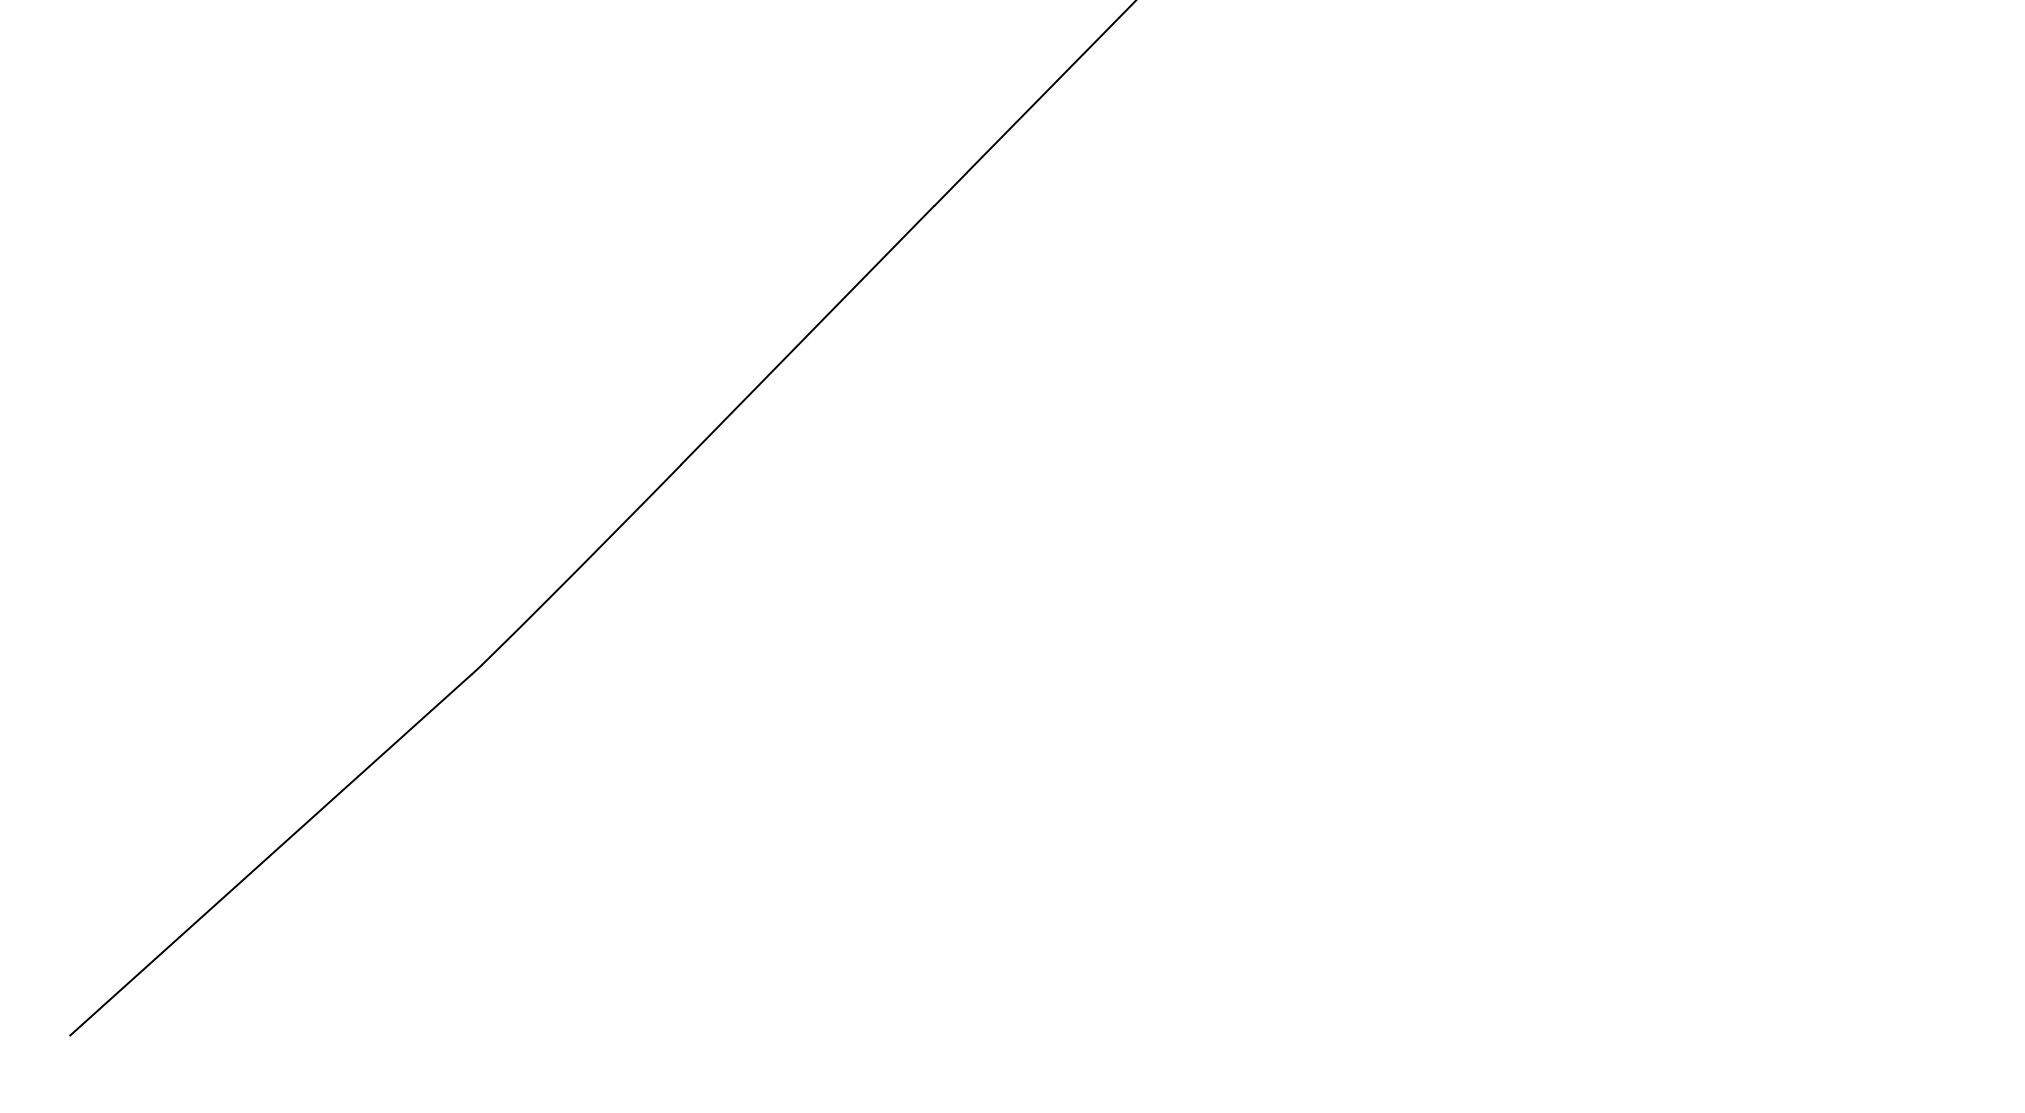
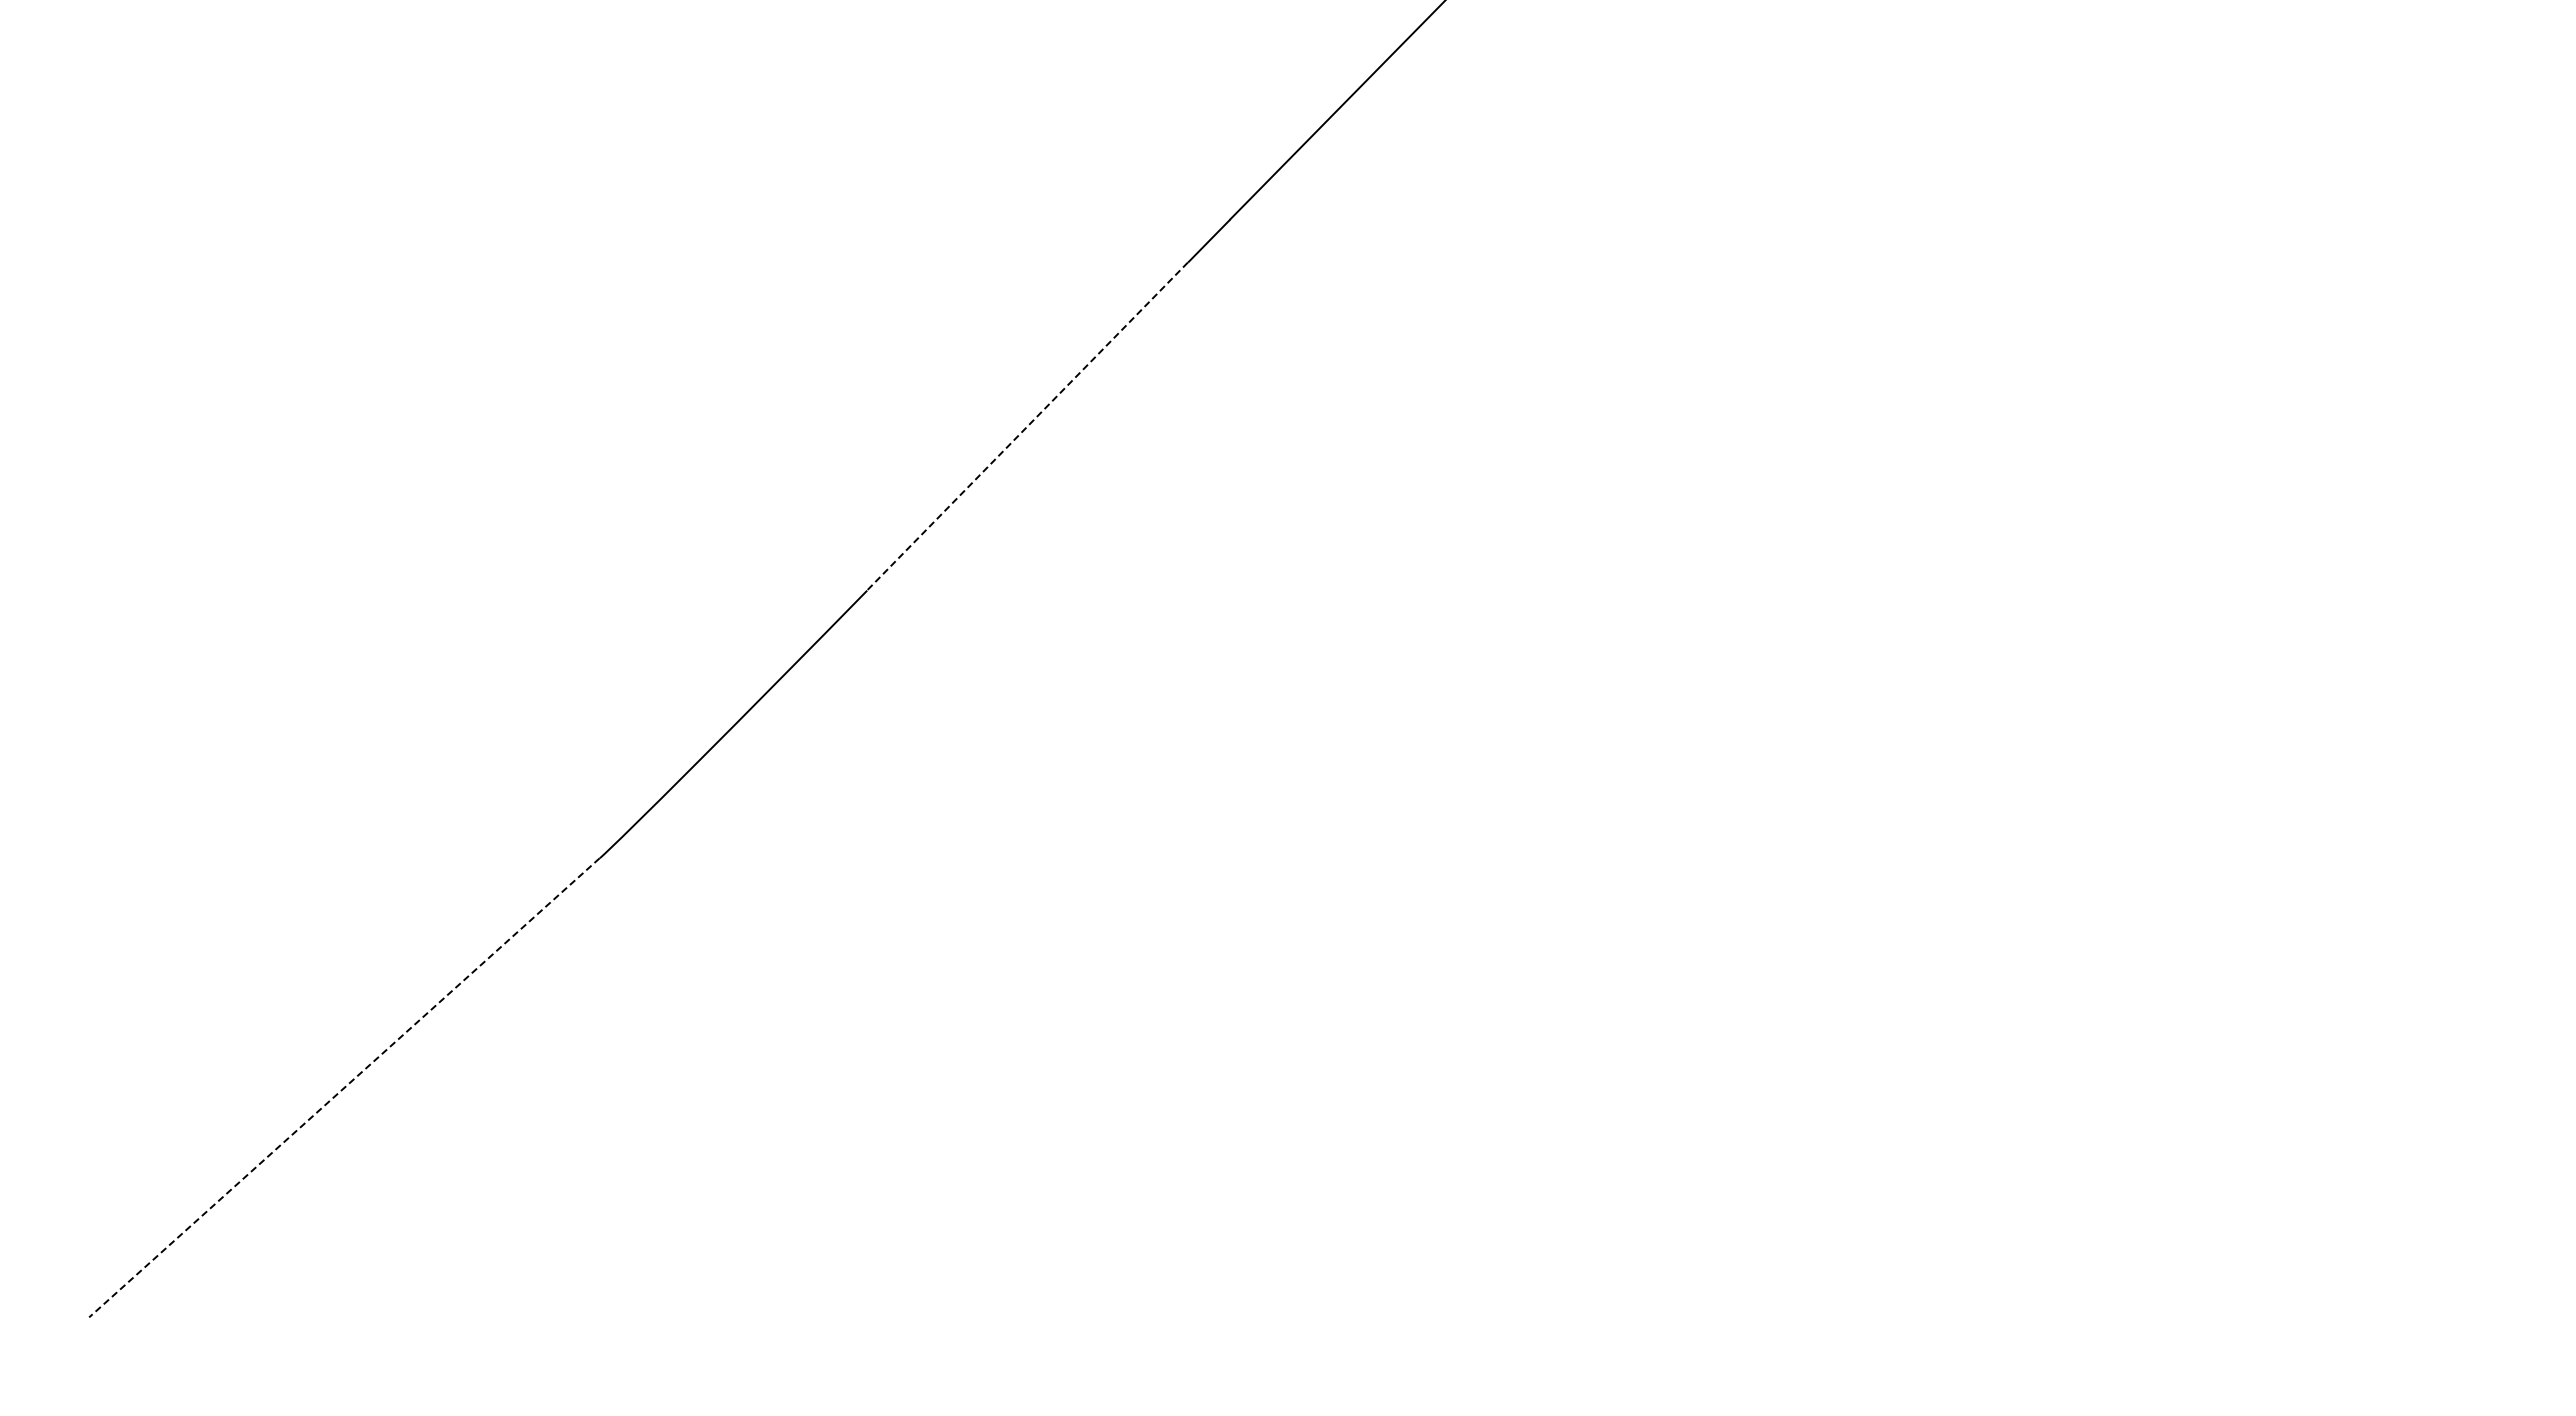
line: (807, 335) -> (1027, 426), solid -> dashed
line: (270, 855) -> (344, 1088), solid -> dashed

